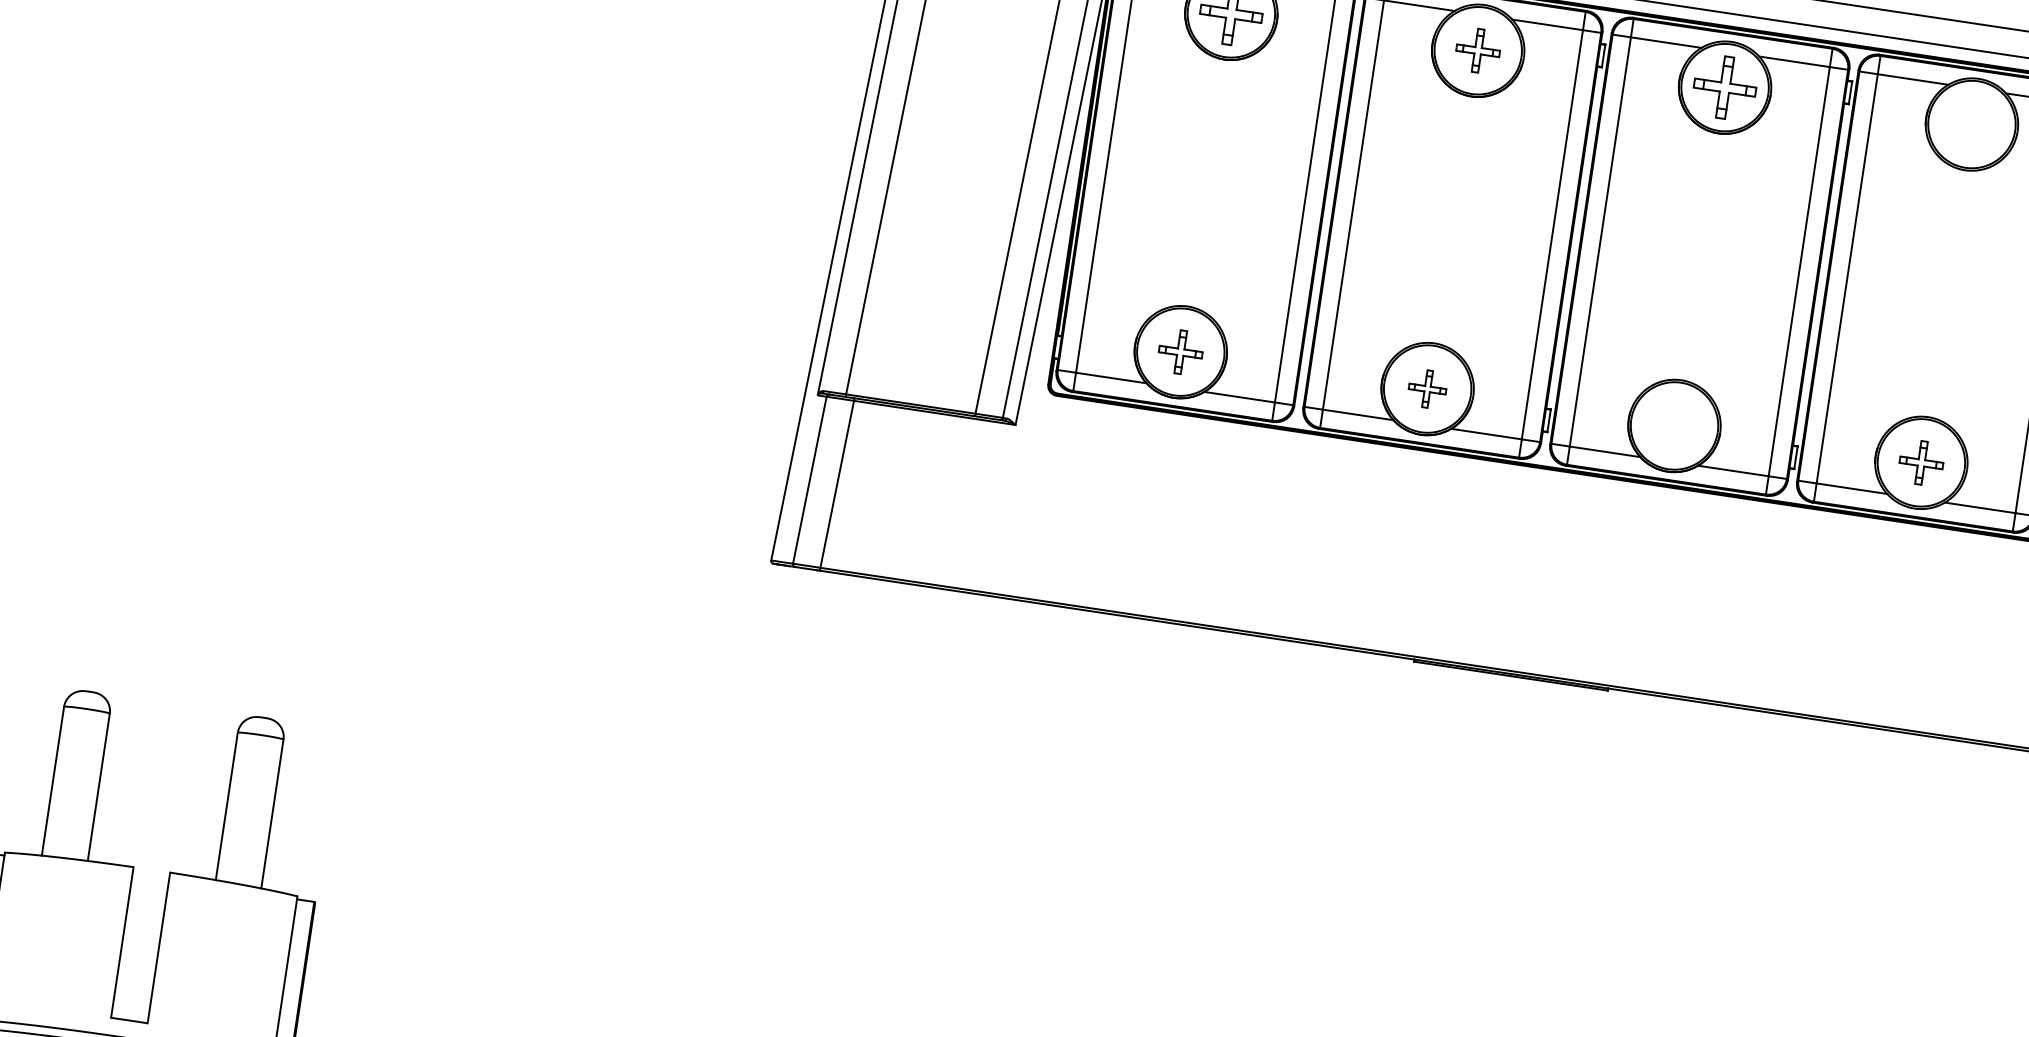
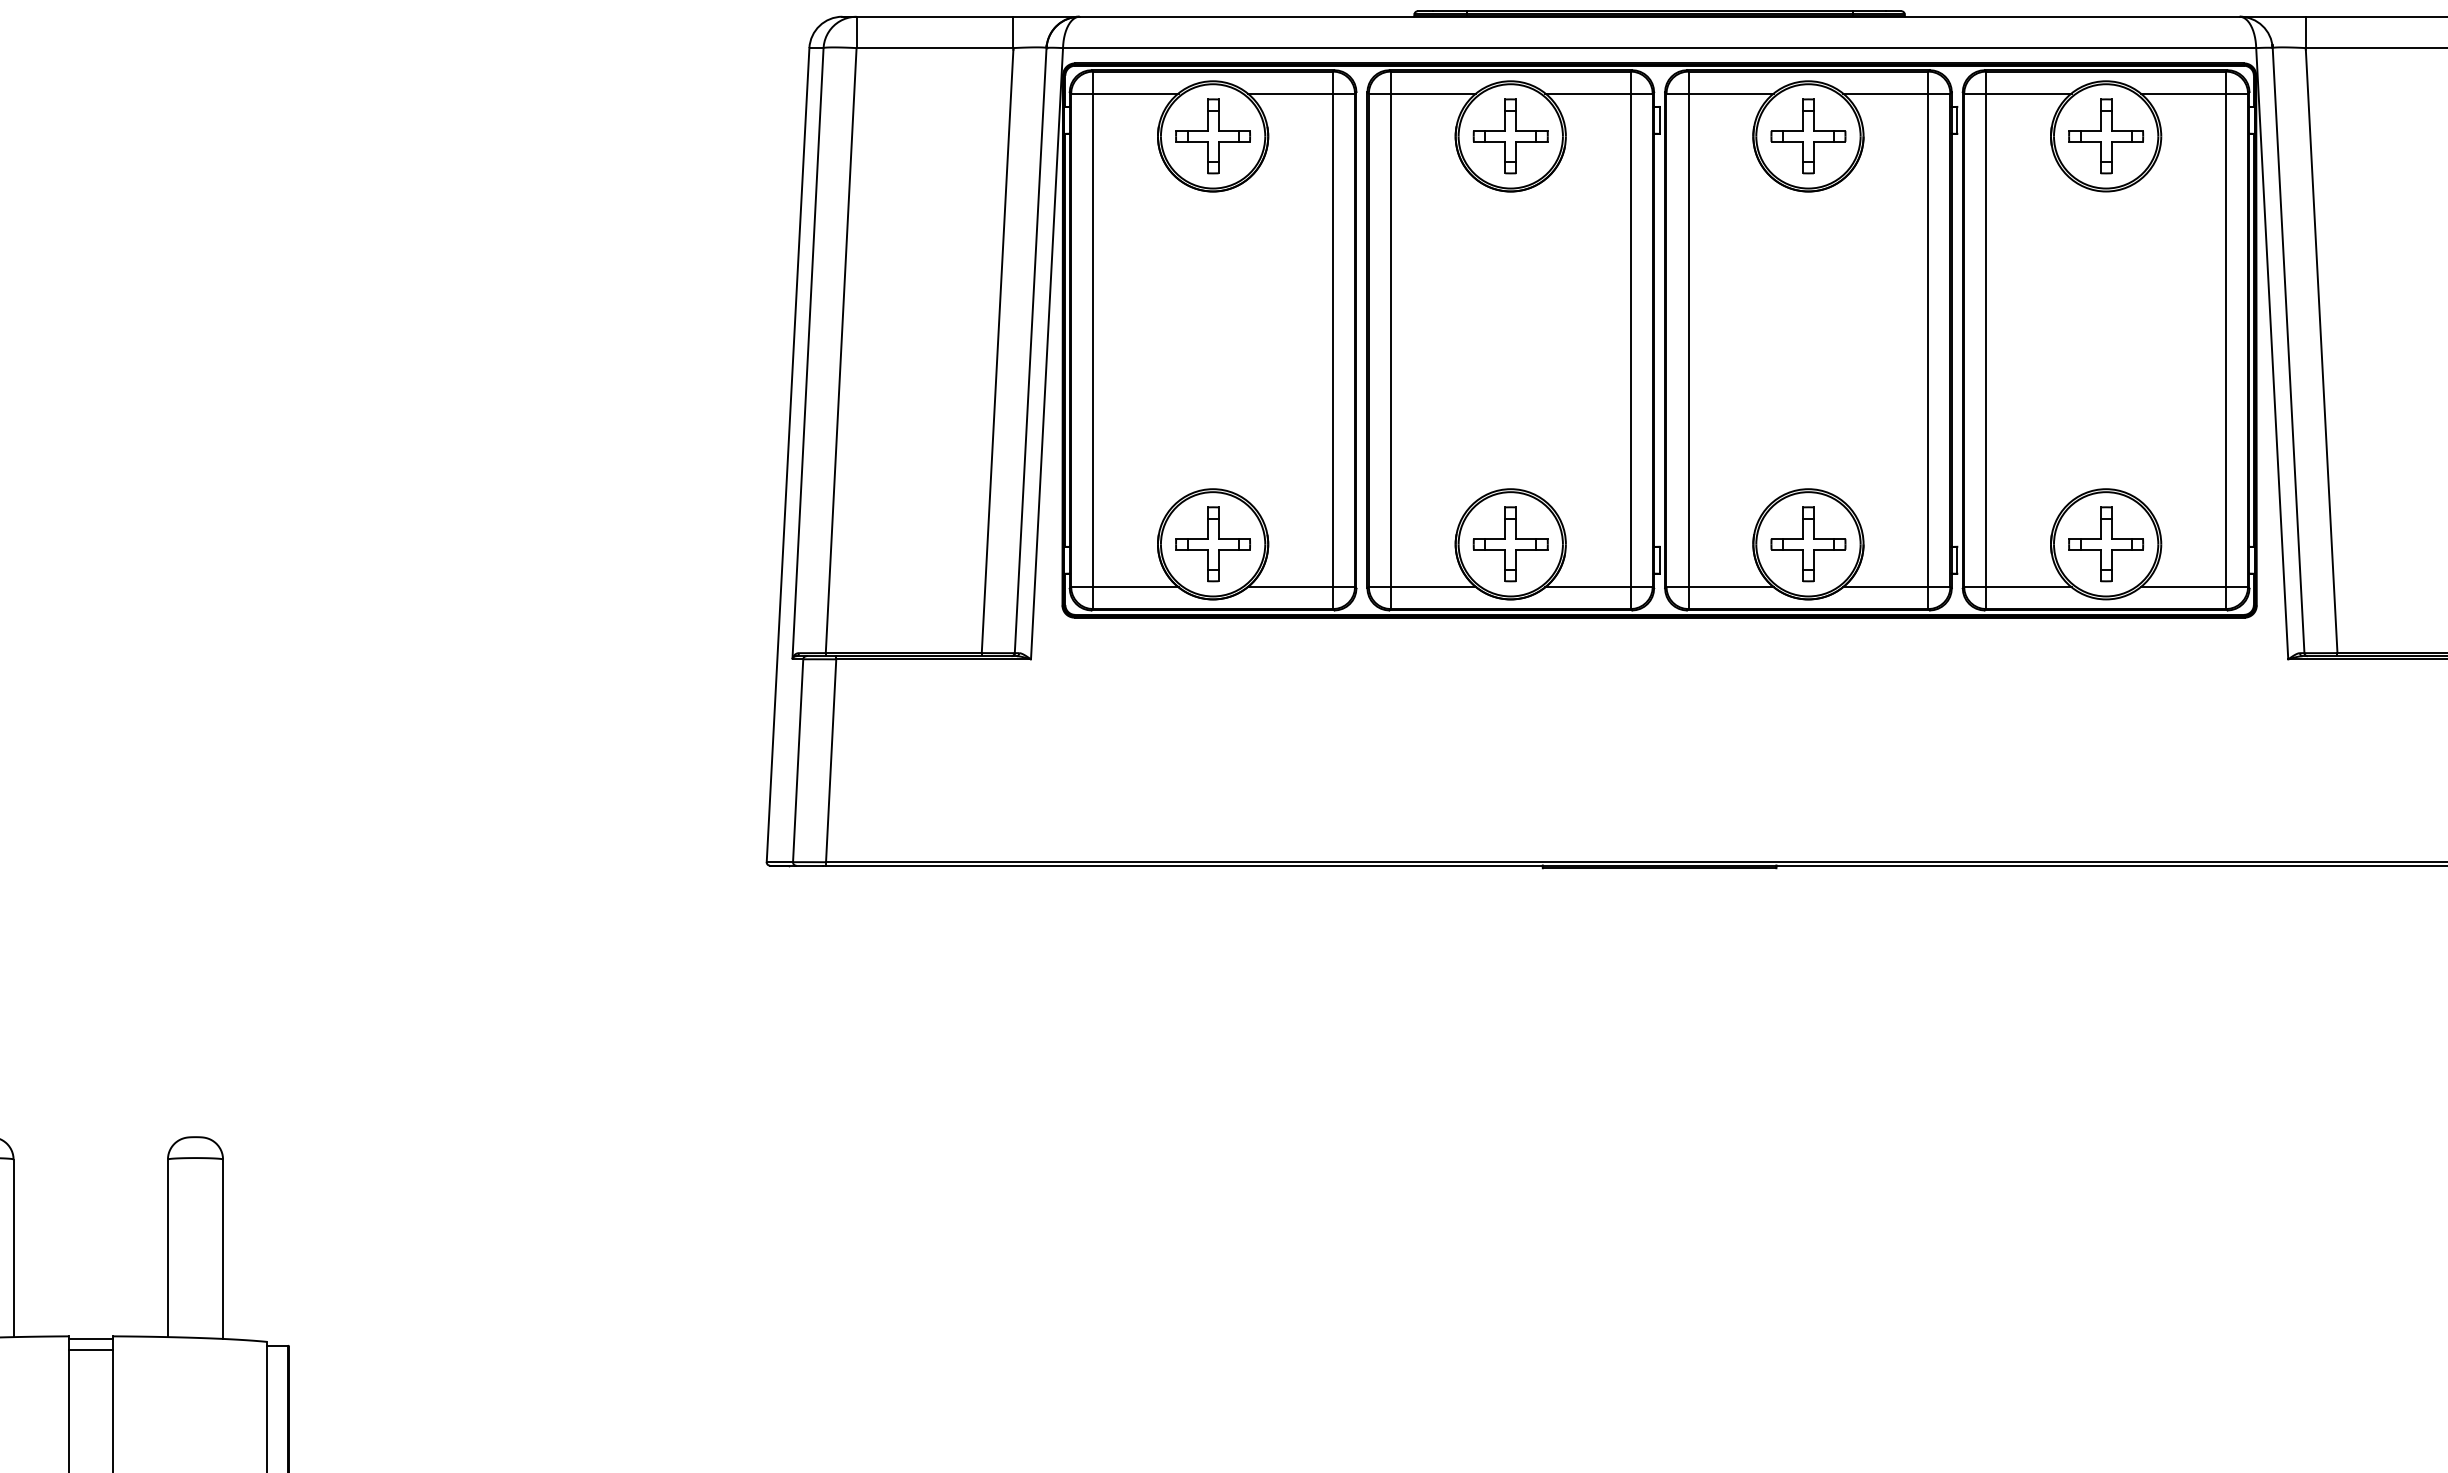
part: (1477, 50) -> (1510, 136), size x1.43
part: (1972, 124) -> (2106, 136), added
part: (1180, 352) -> (1212, 544), size x1.43
part: (1427, 389) -> (1510, 544), size x1.67
part: (1674, 426) -> (1808, 544), added
part: (1921, 463) -> (2106, 544), size x1.43
line: (151, 872) -> (90, 1339), added
line: (150, 880) -> (90, 1349), added

